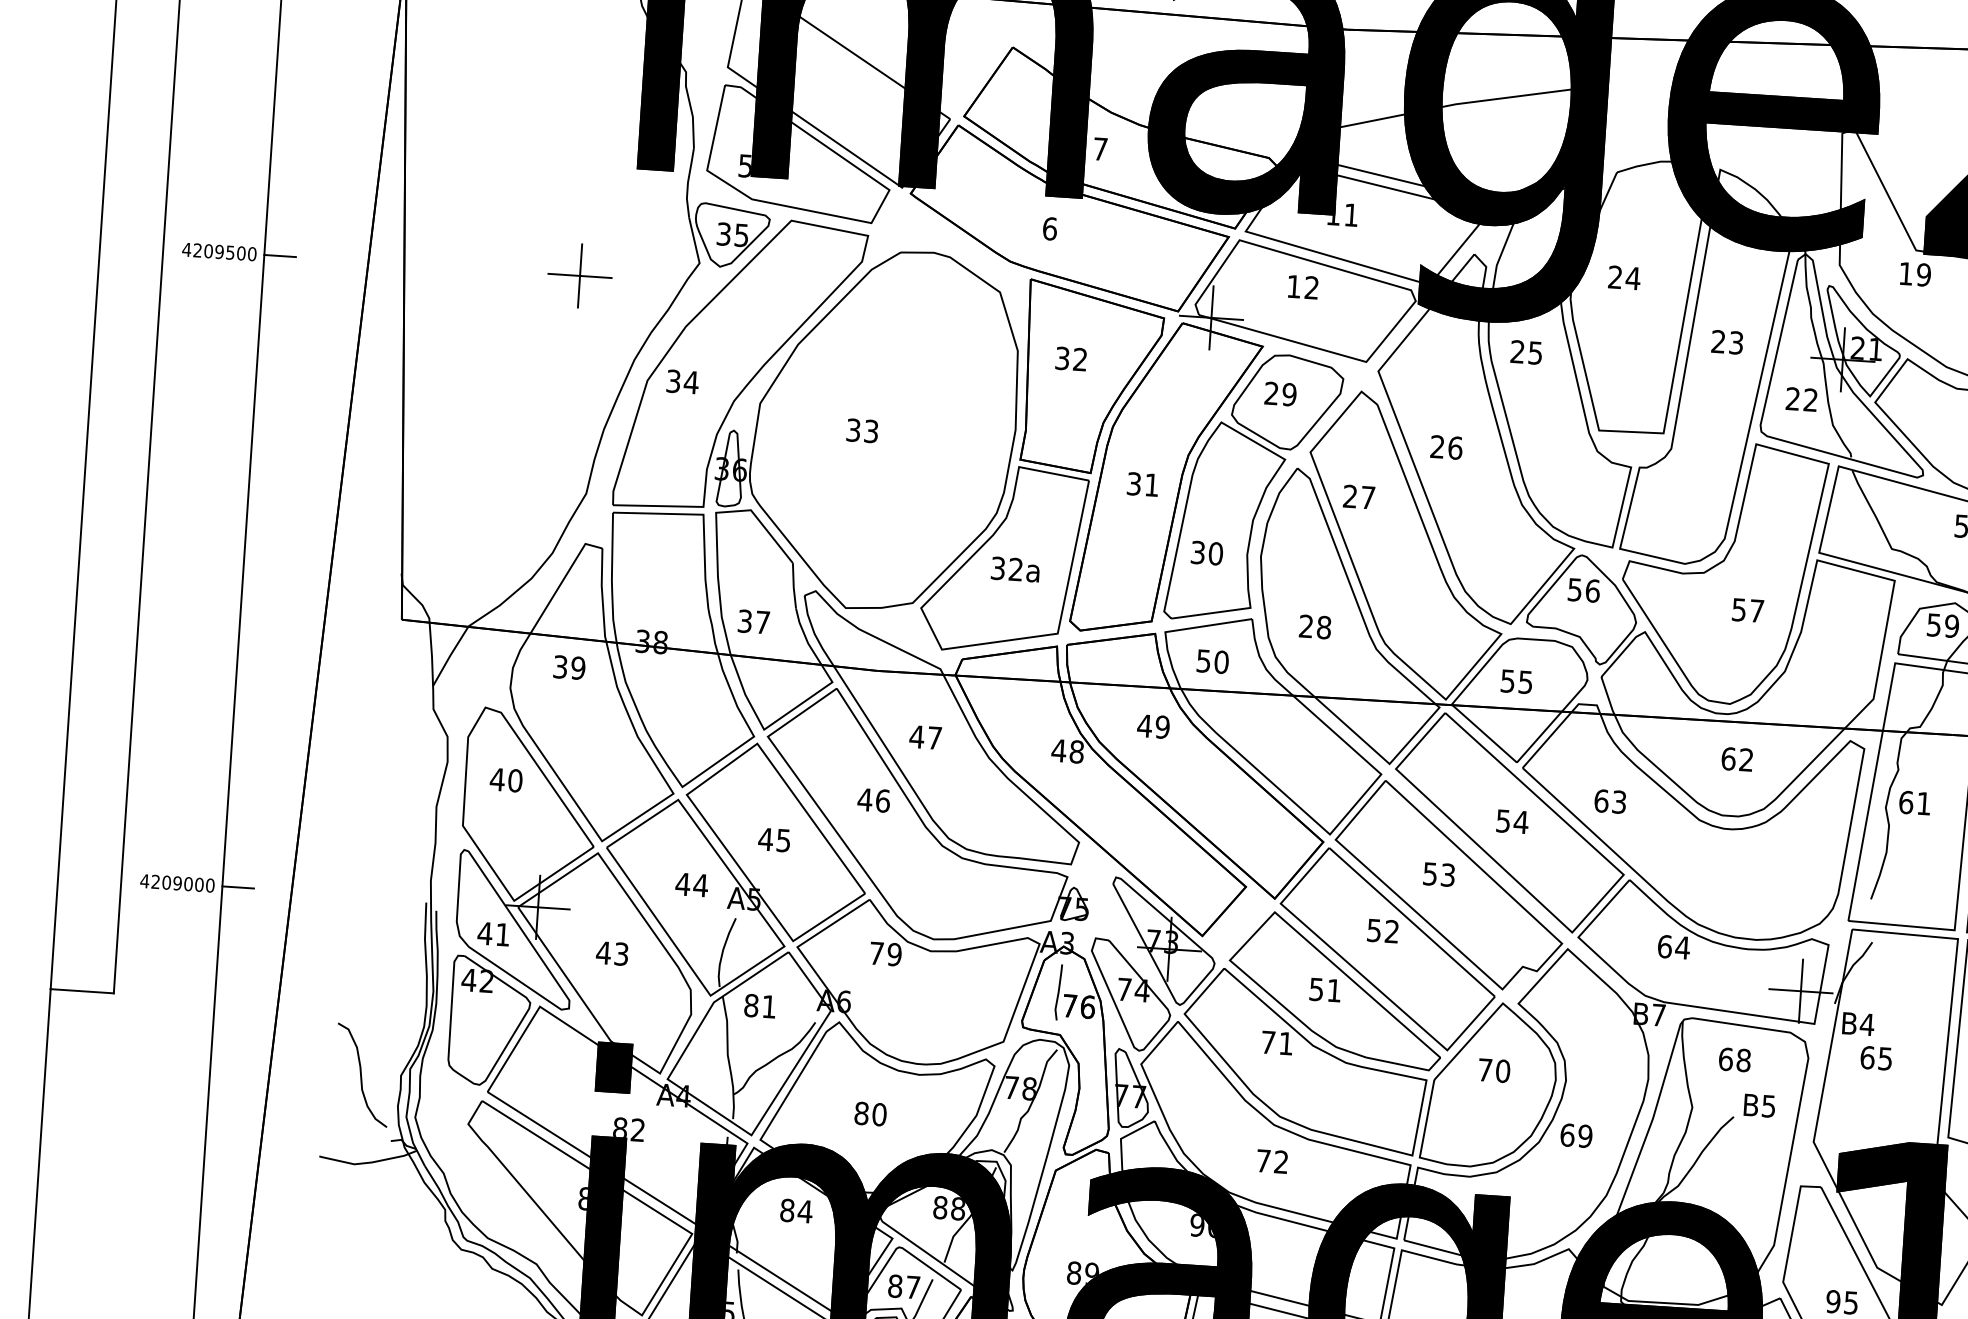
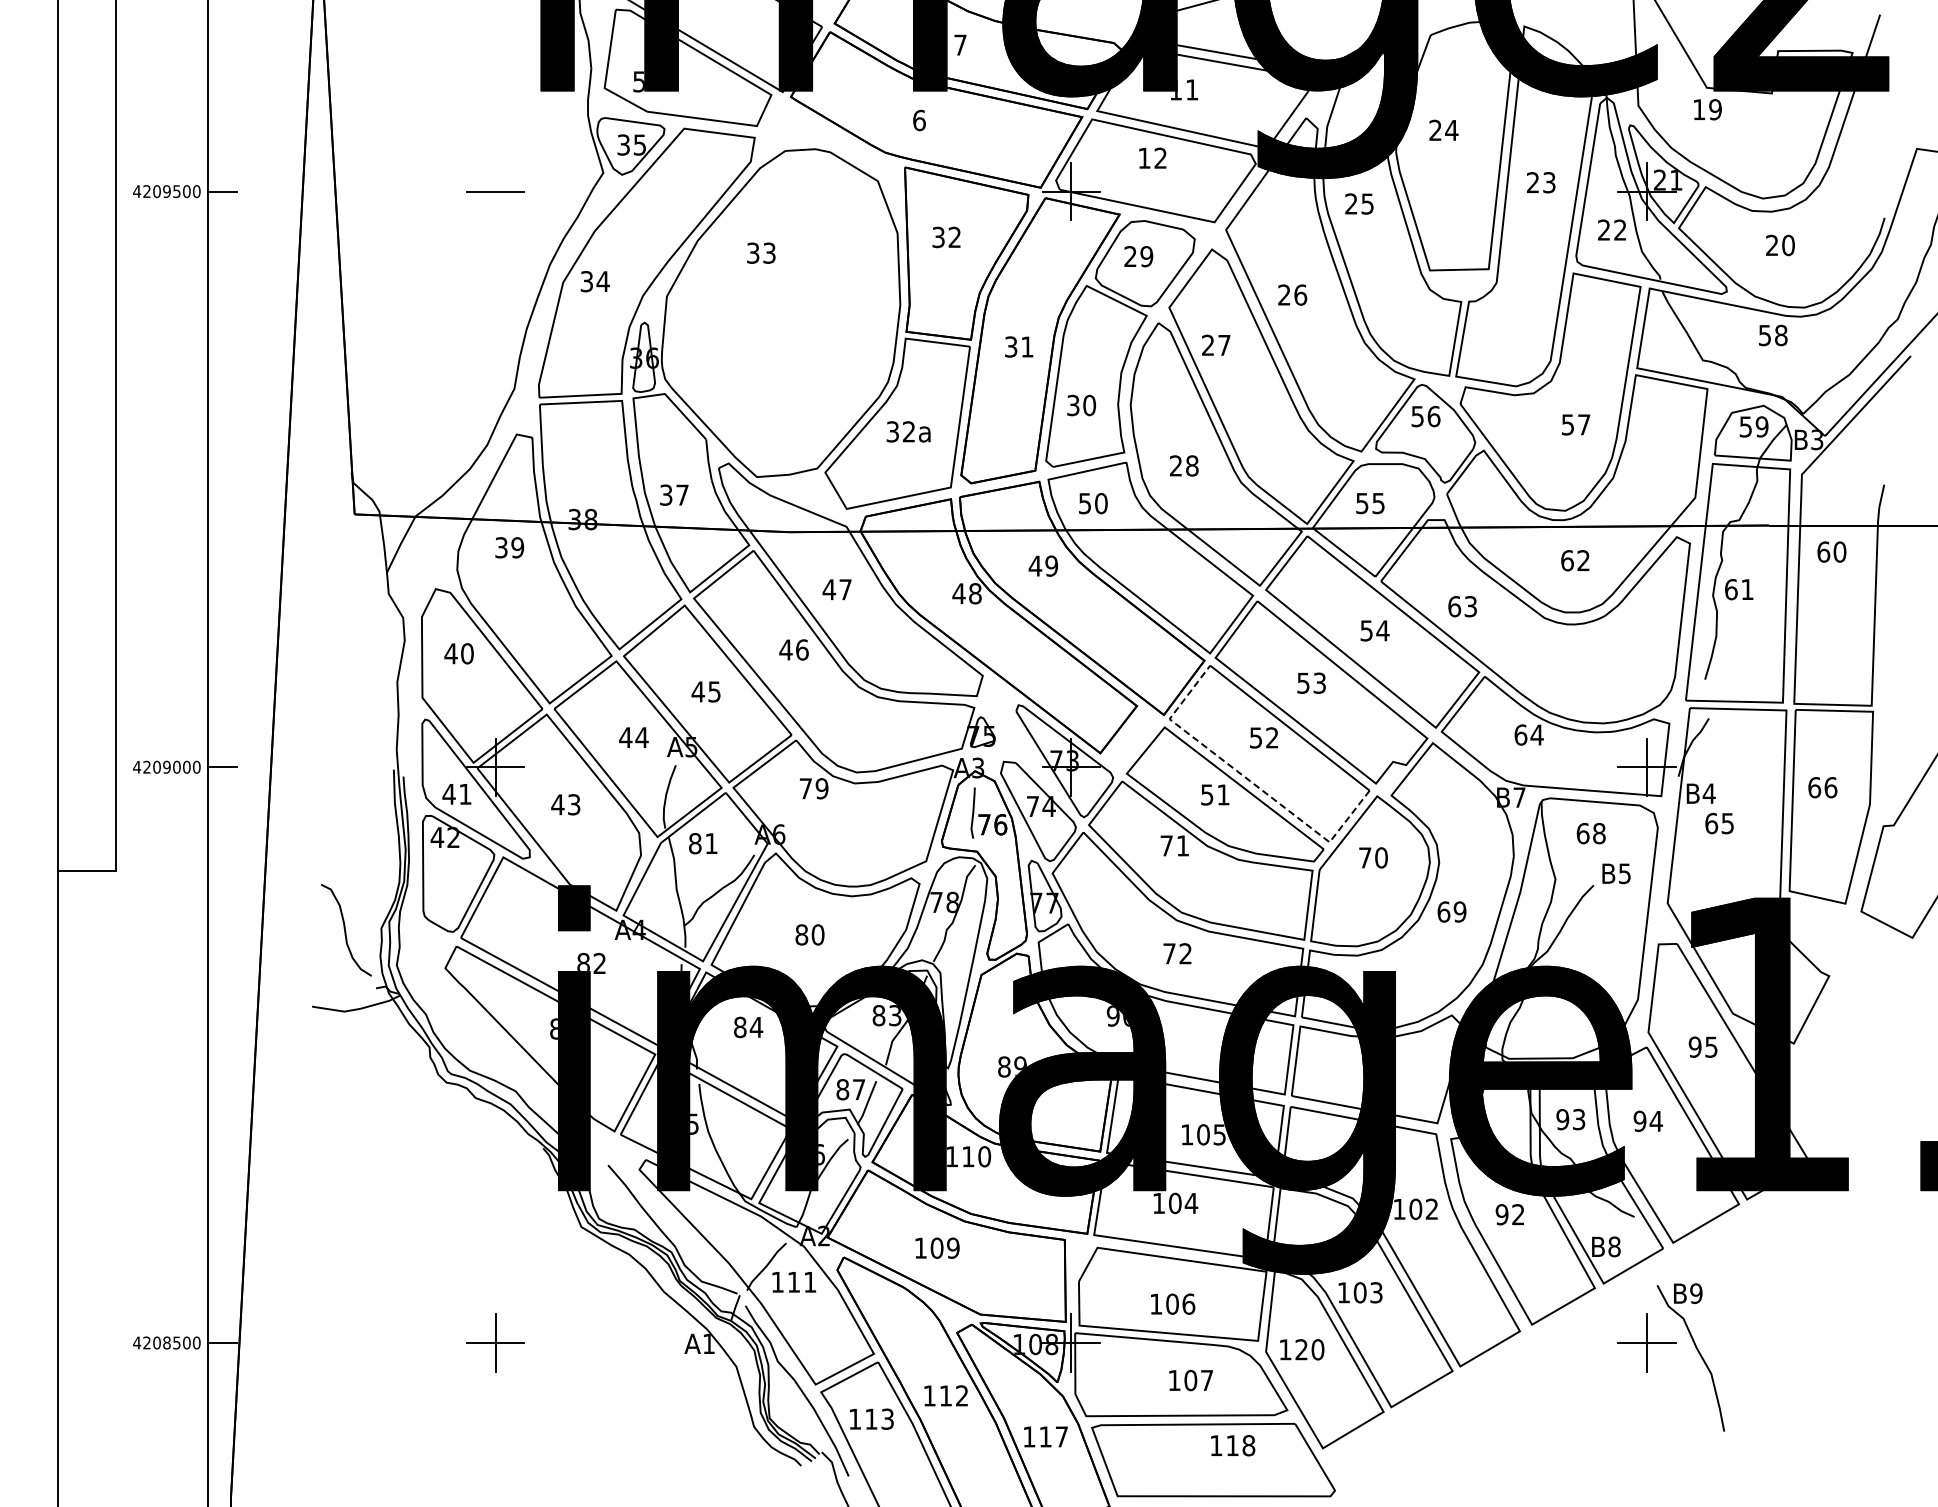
line: (579, 275) -> (495, 191), removed
text: (862, 430) -> (761, 252), moved
line: (1362, 976) -> (1248, 780), solid -> dashed
text: (958, 1208) -> (895, 1015), 88 -> 83

